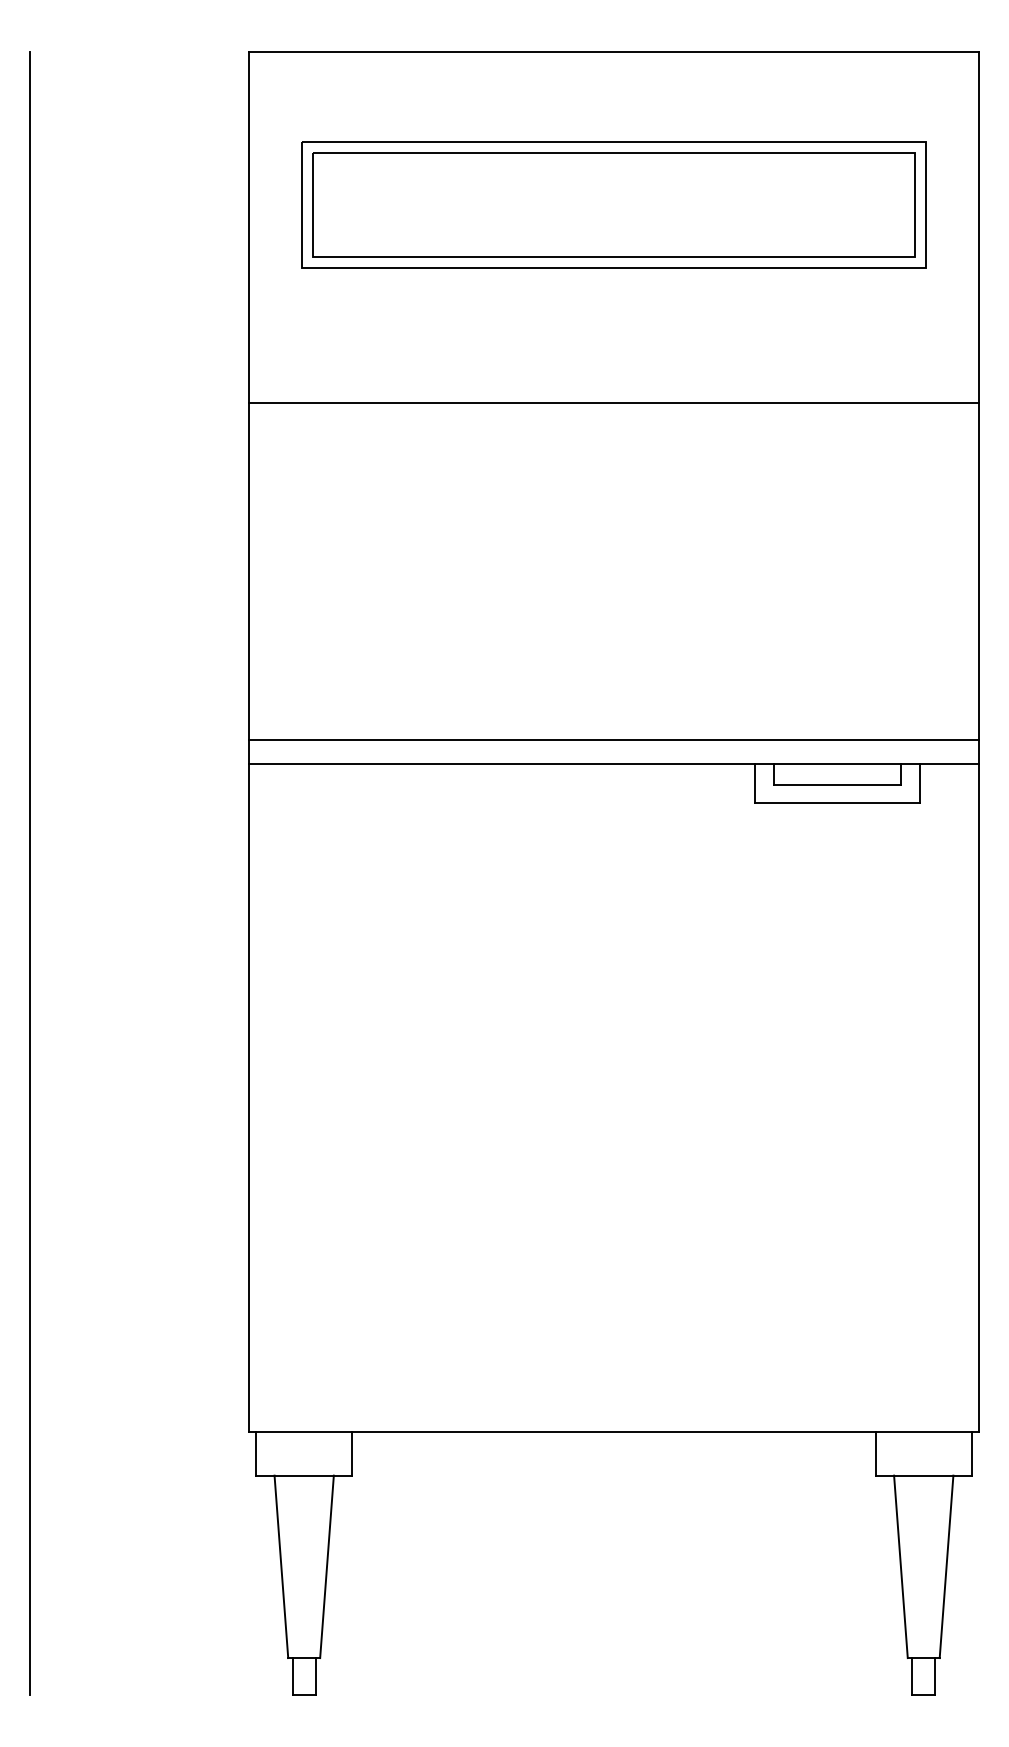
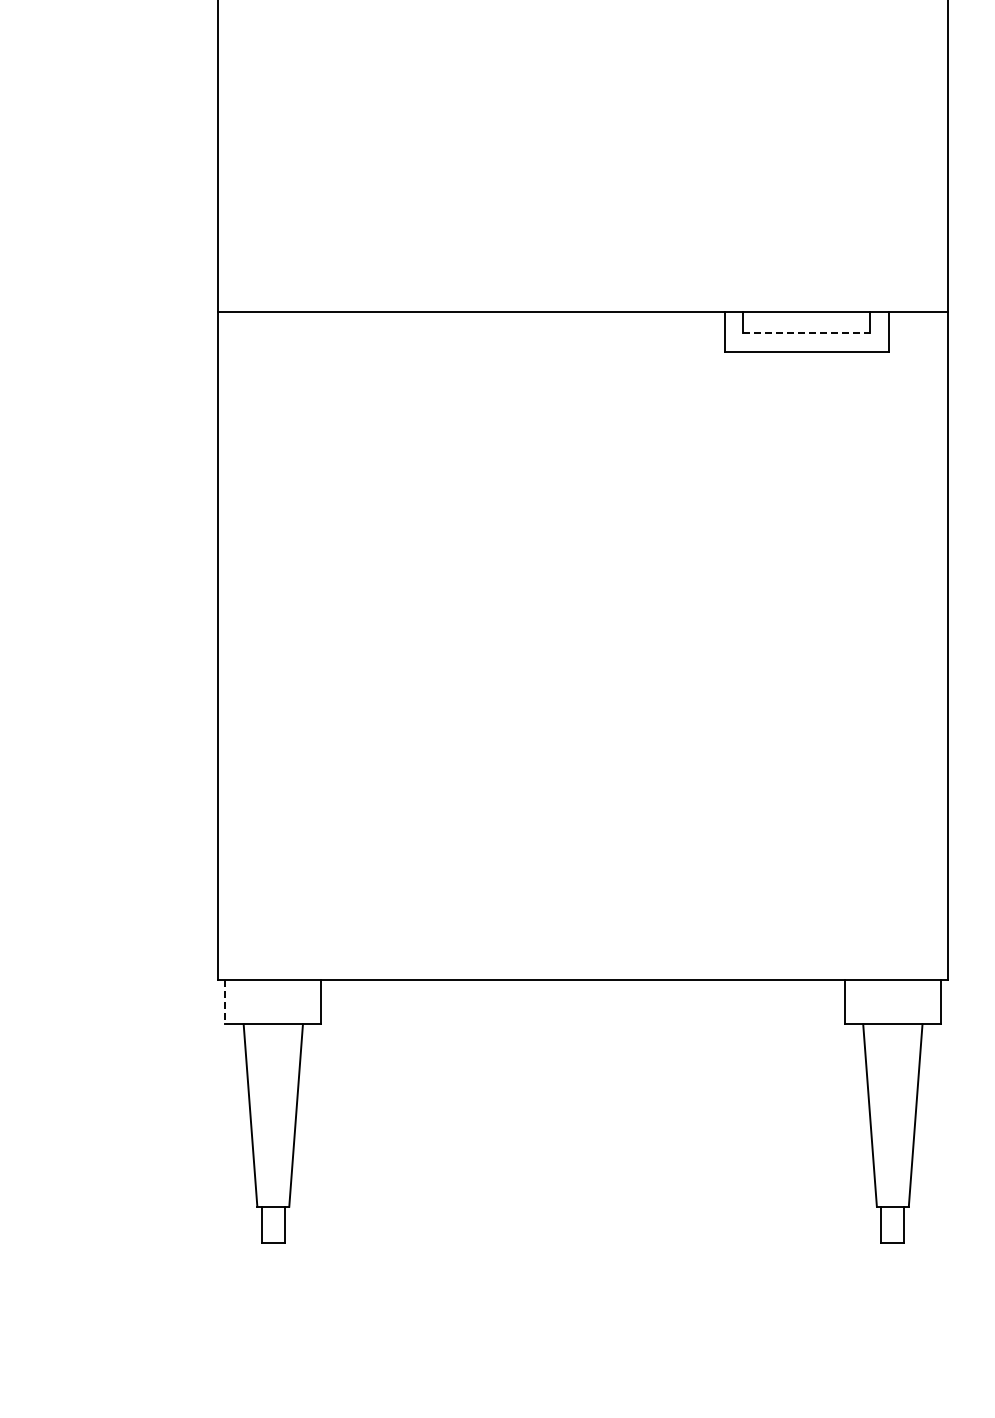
line: (613, 739) -> (582, 288), removed
line: (837, 784) -> (806, 333), solid -> dashed
line: (256, 1453) -> (225, 1002), solid -> dashed

